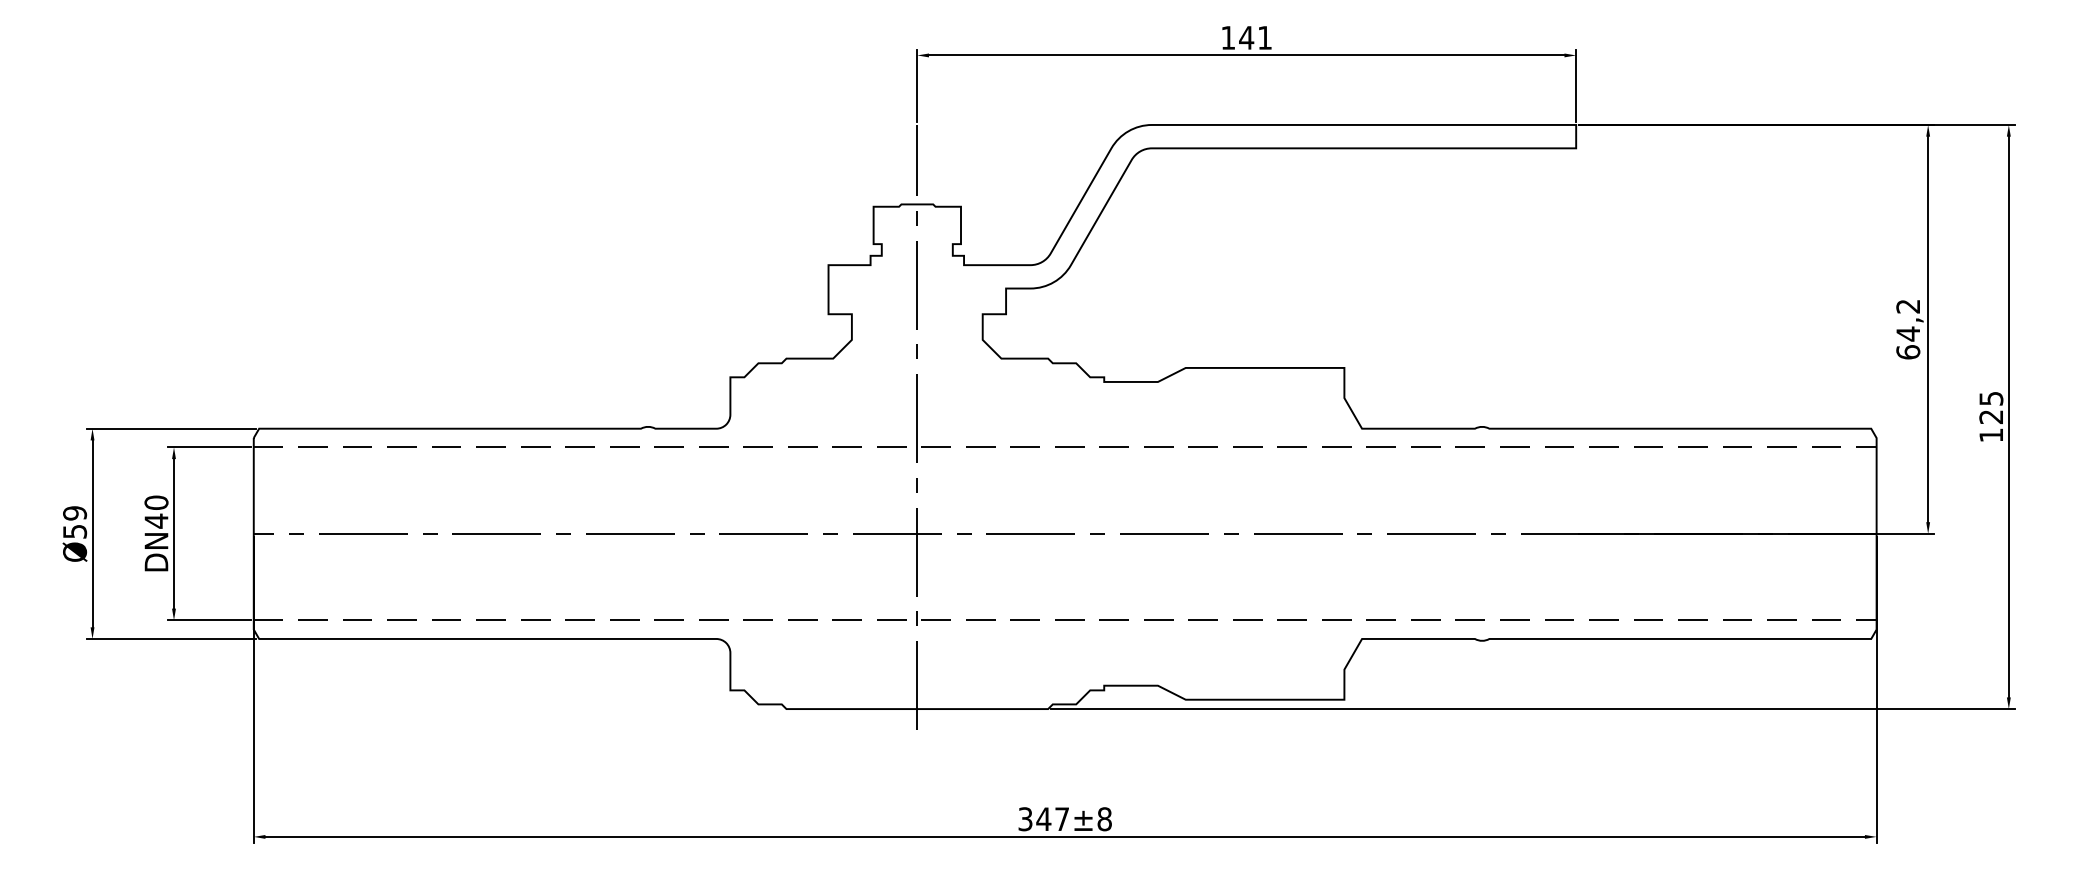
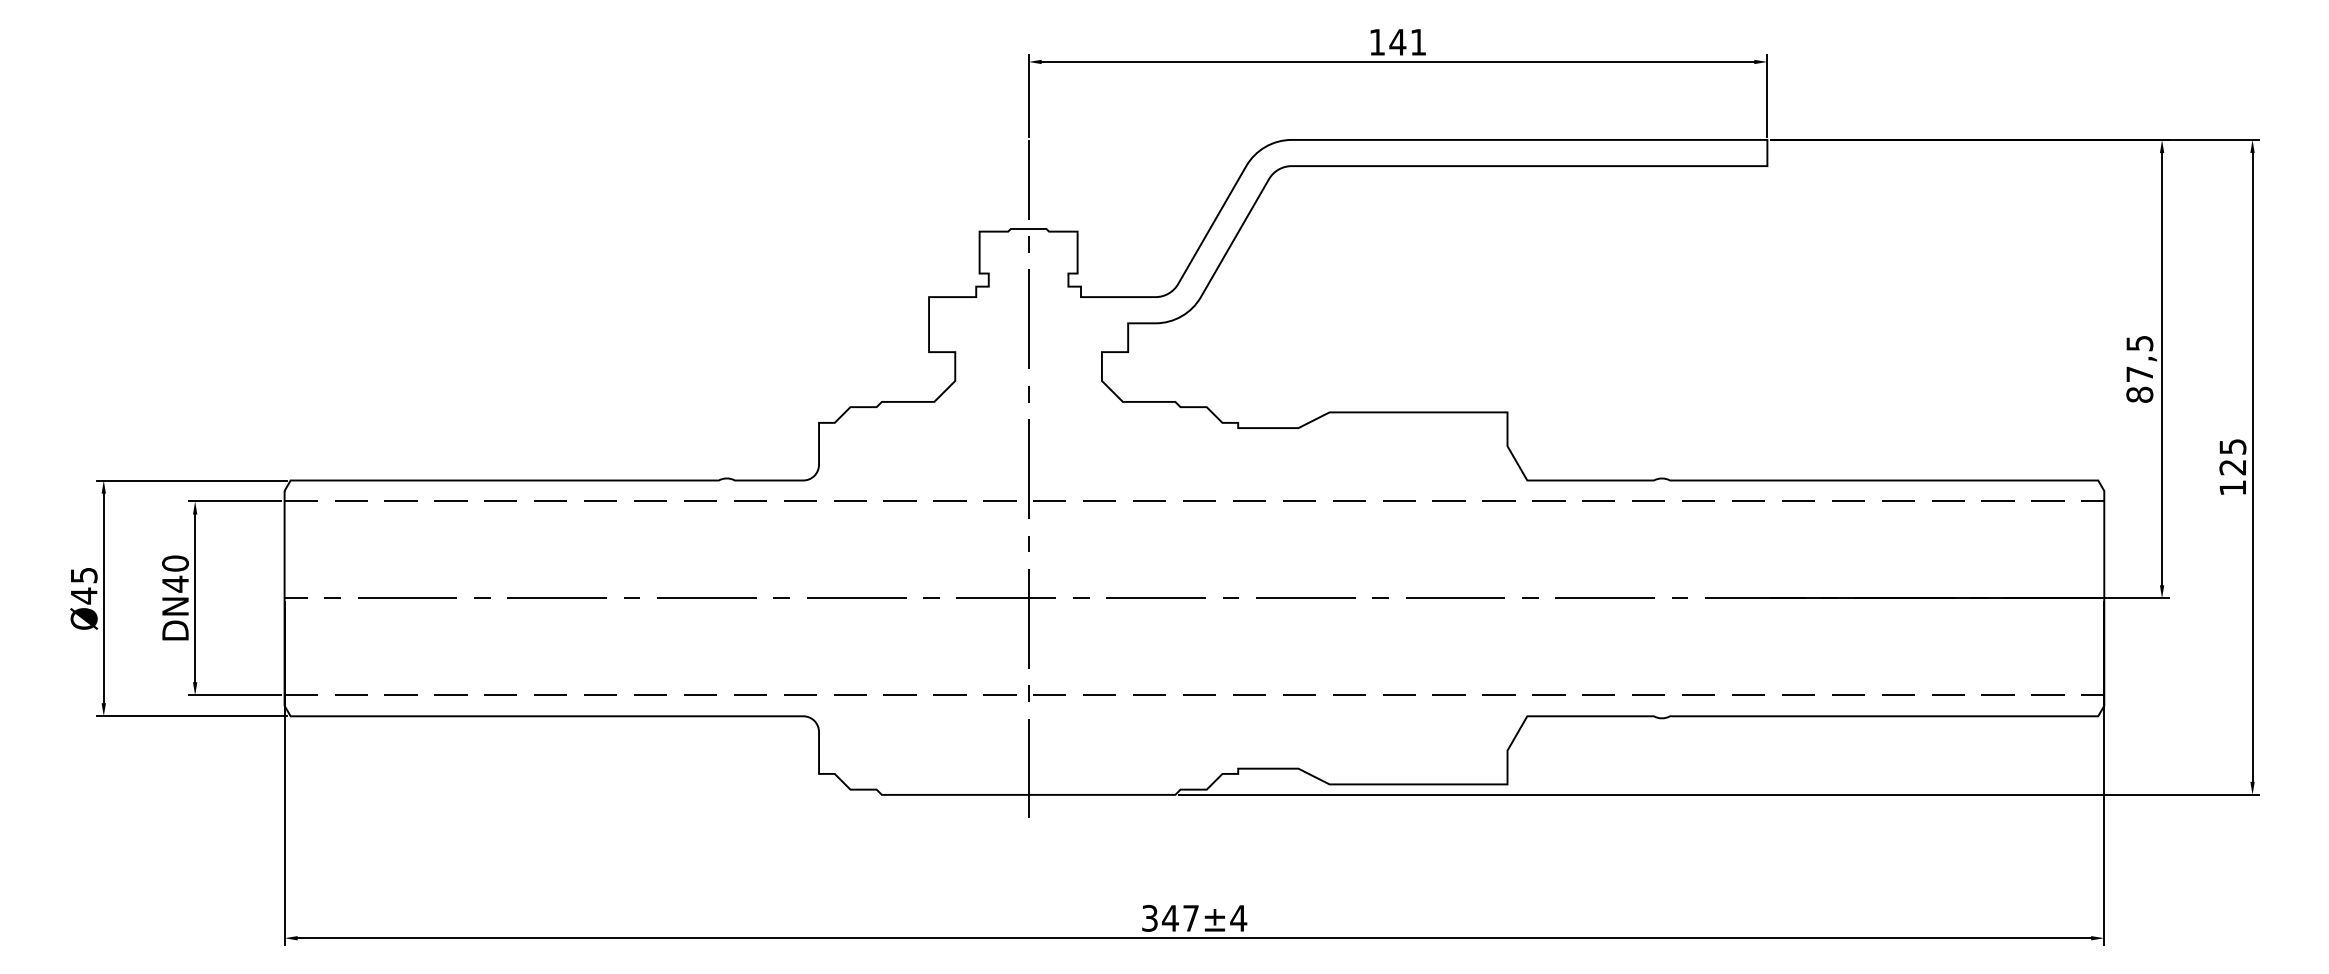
text: (1908, 329) -> (2140, 369), 64,2 -> 87,5
text: (75, 522) -> (84, 585), Ø59 -> Ø45
text: (1104, 819) -> (1238, 918), 347±8 -> 347±4

